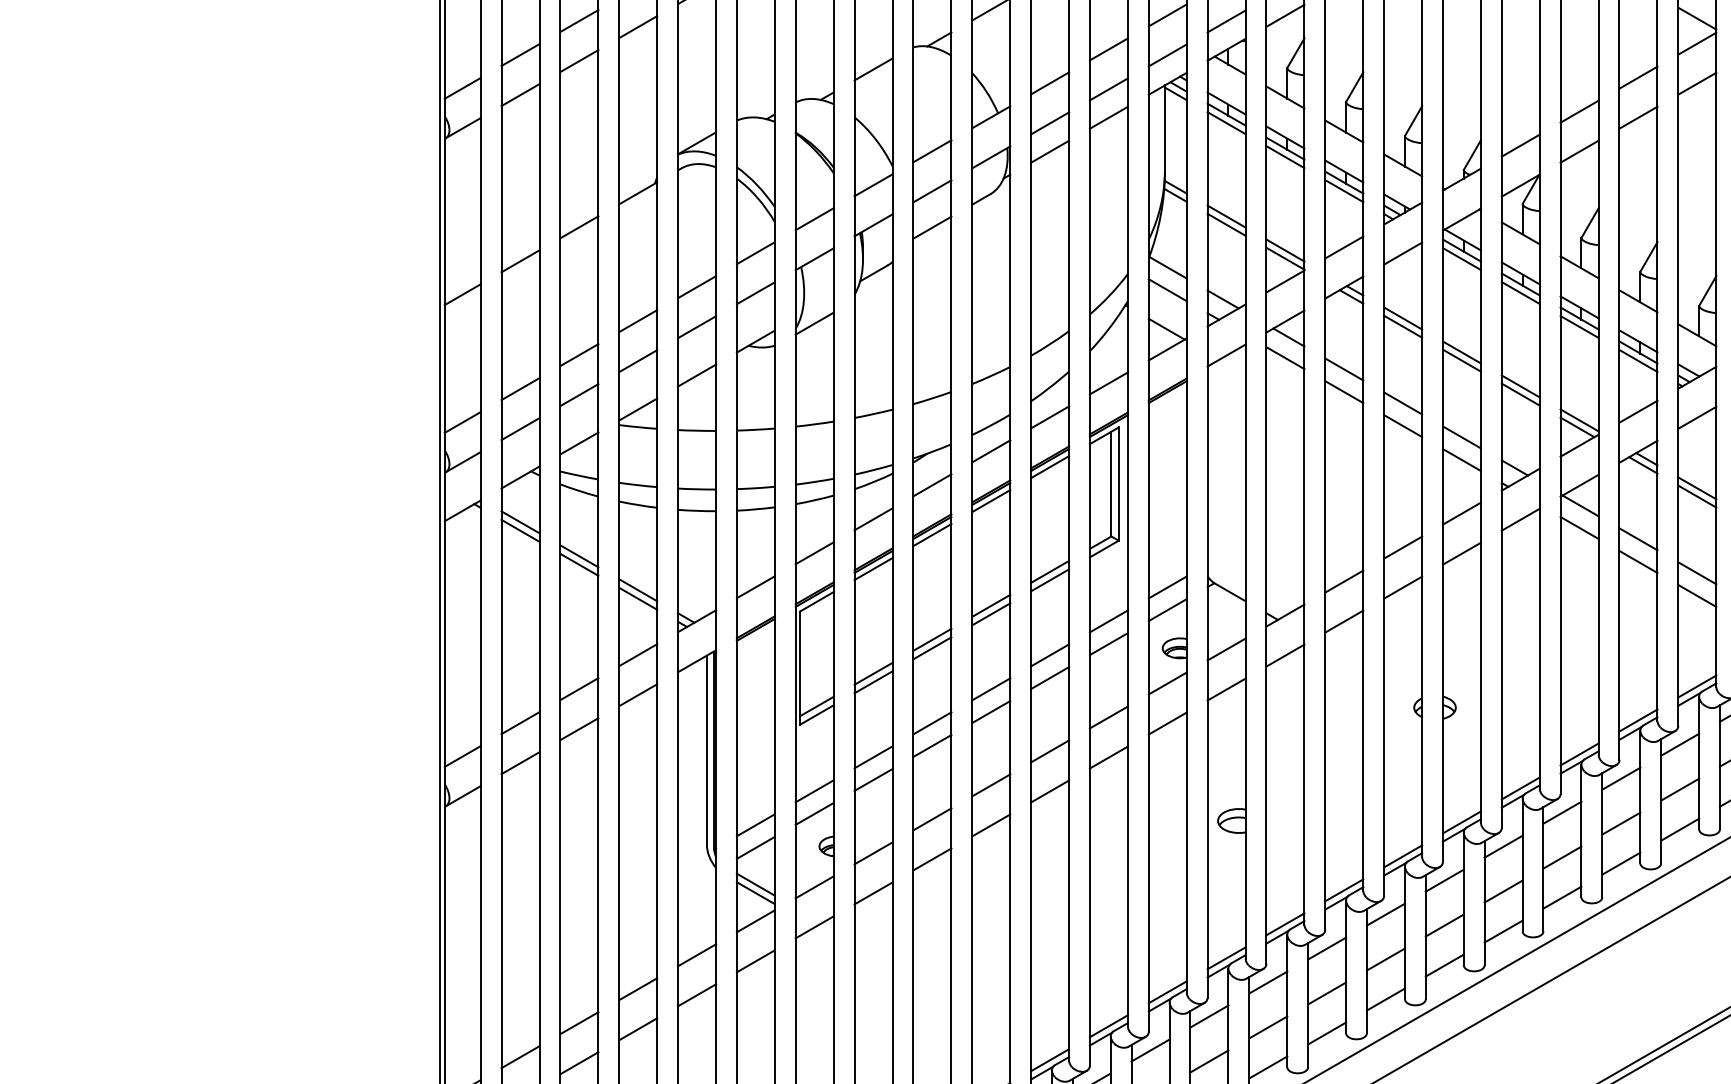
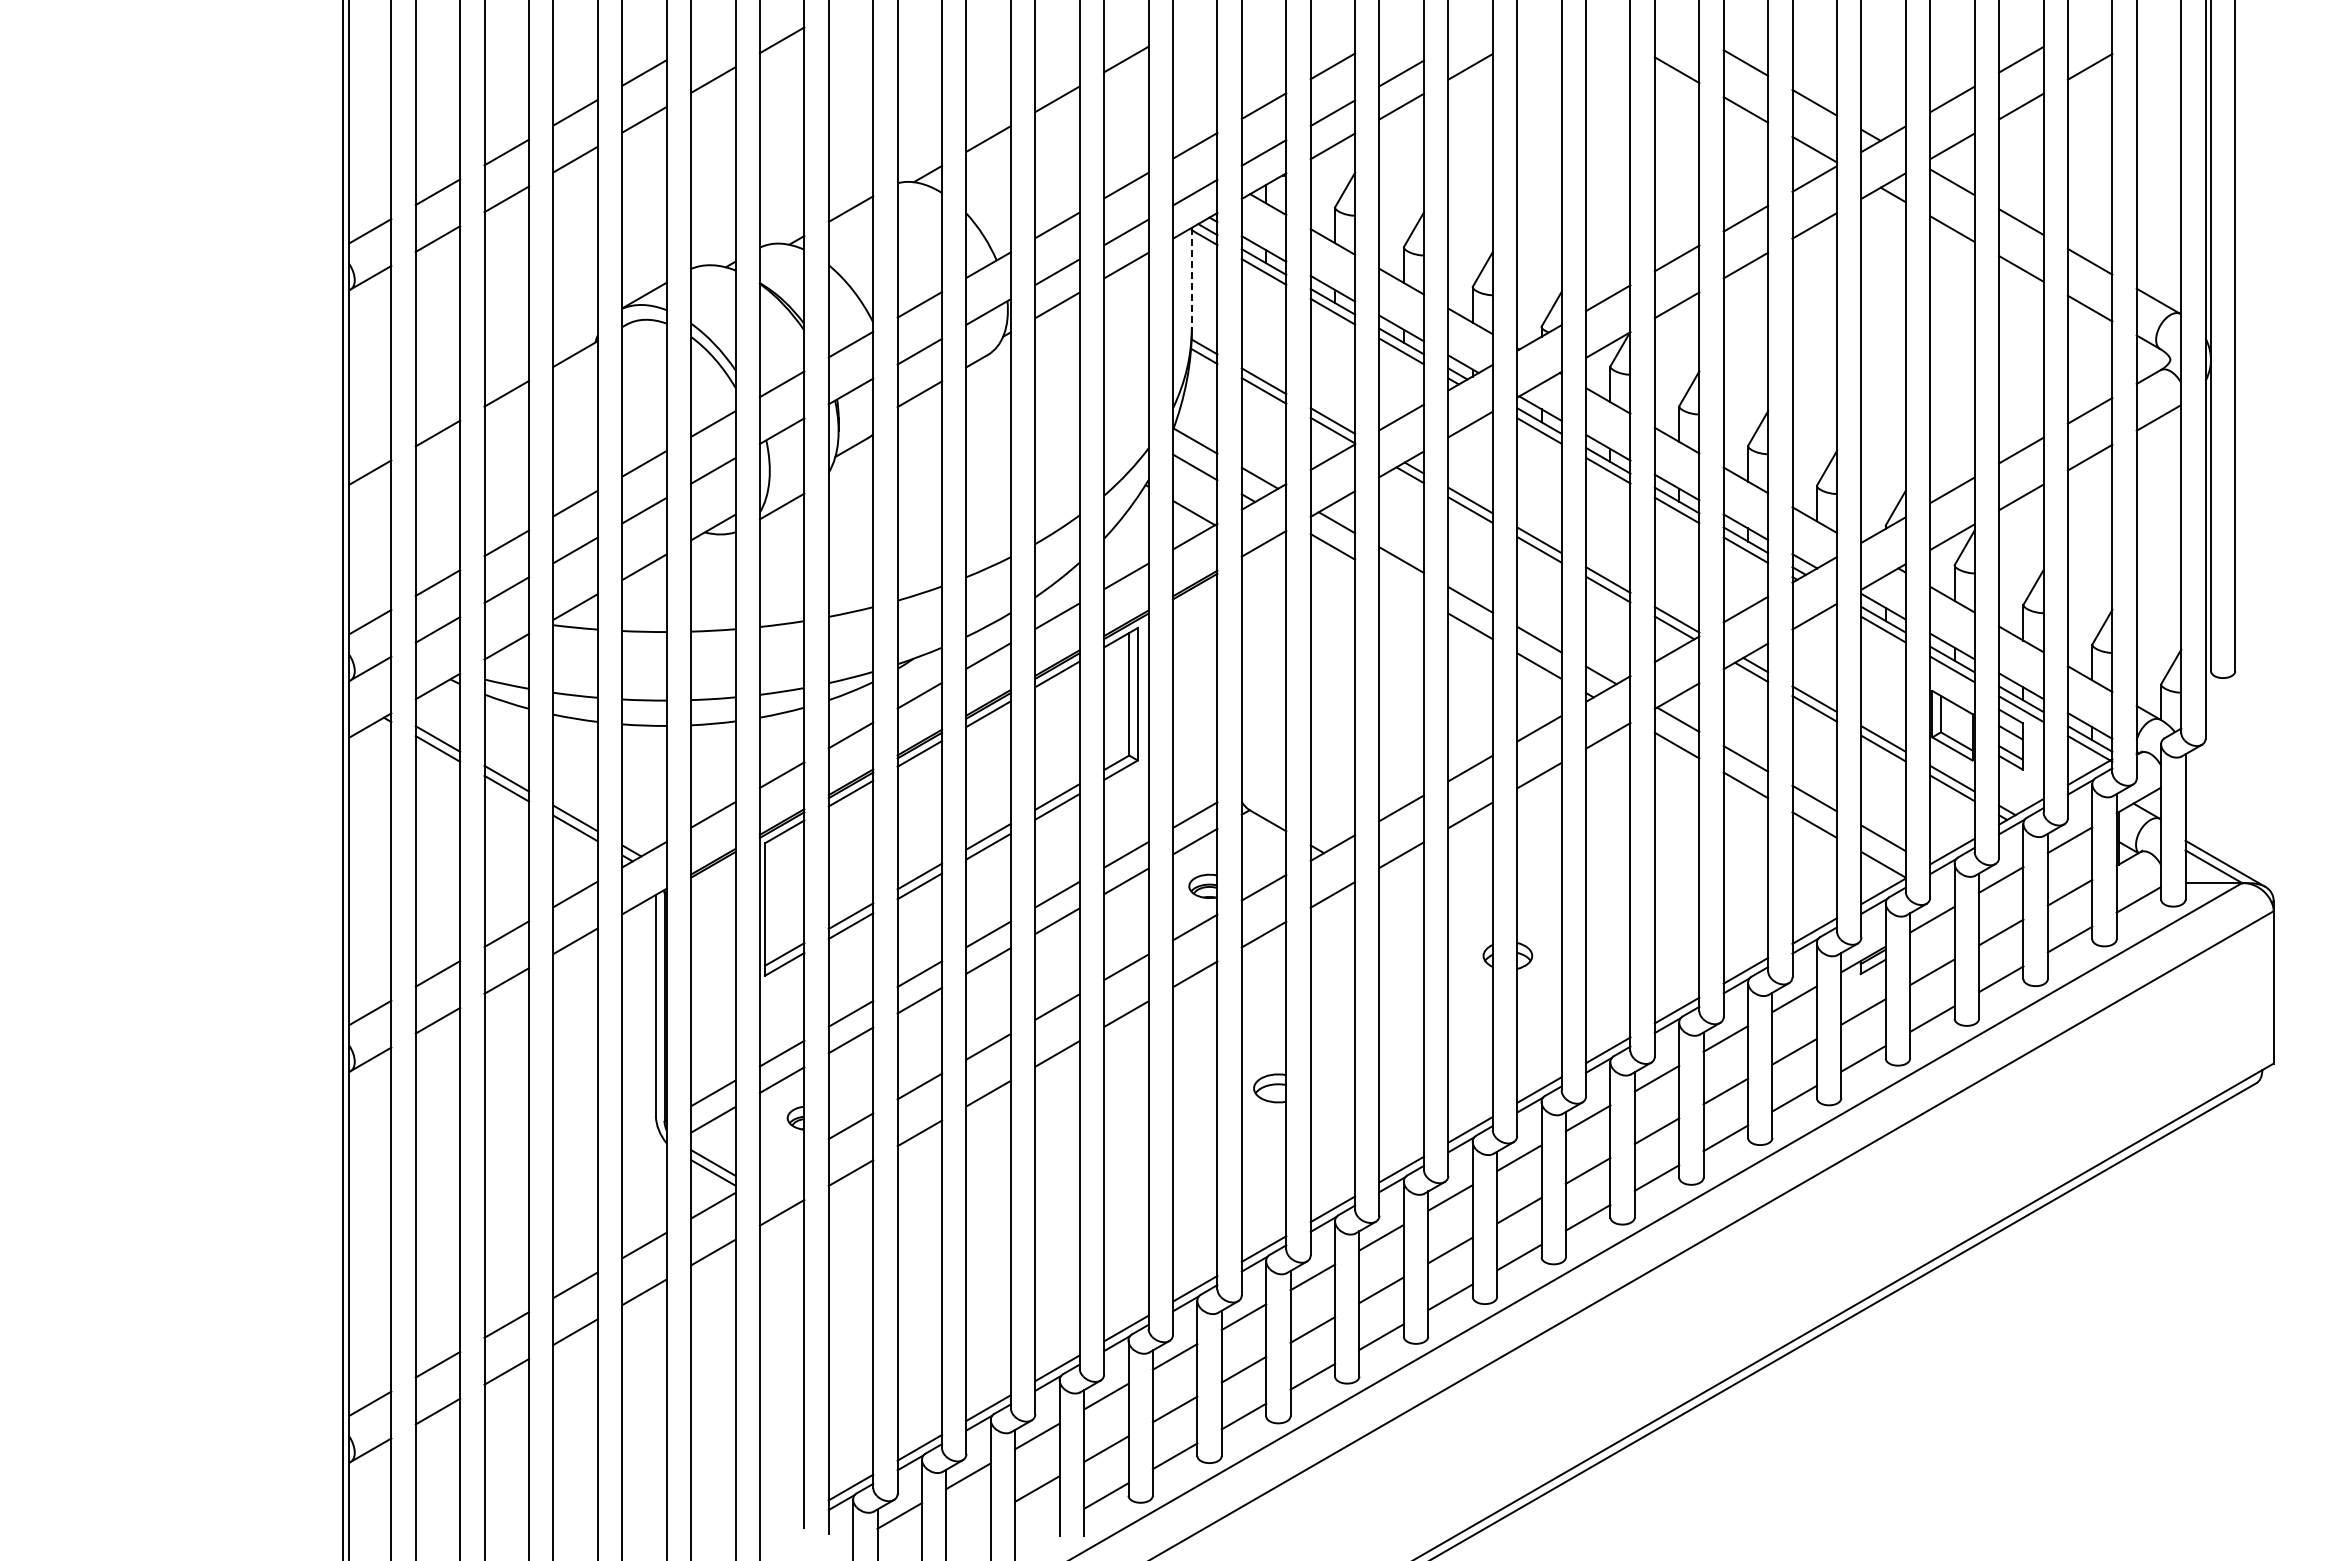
line: (1164, 127) -> (1191, 277), solid -> dashed
line: (1344, 392) -> (1401, 586), removed
line: (814, 886) -> (781, 1165), removed

